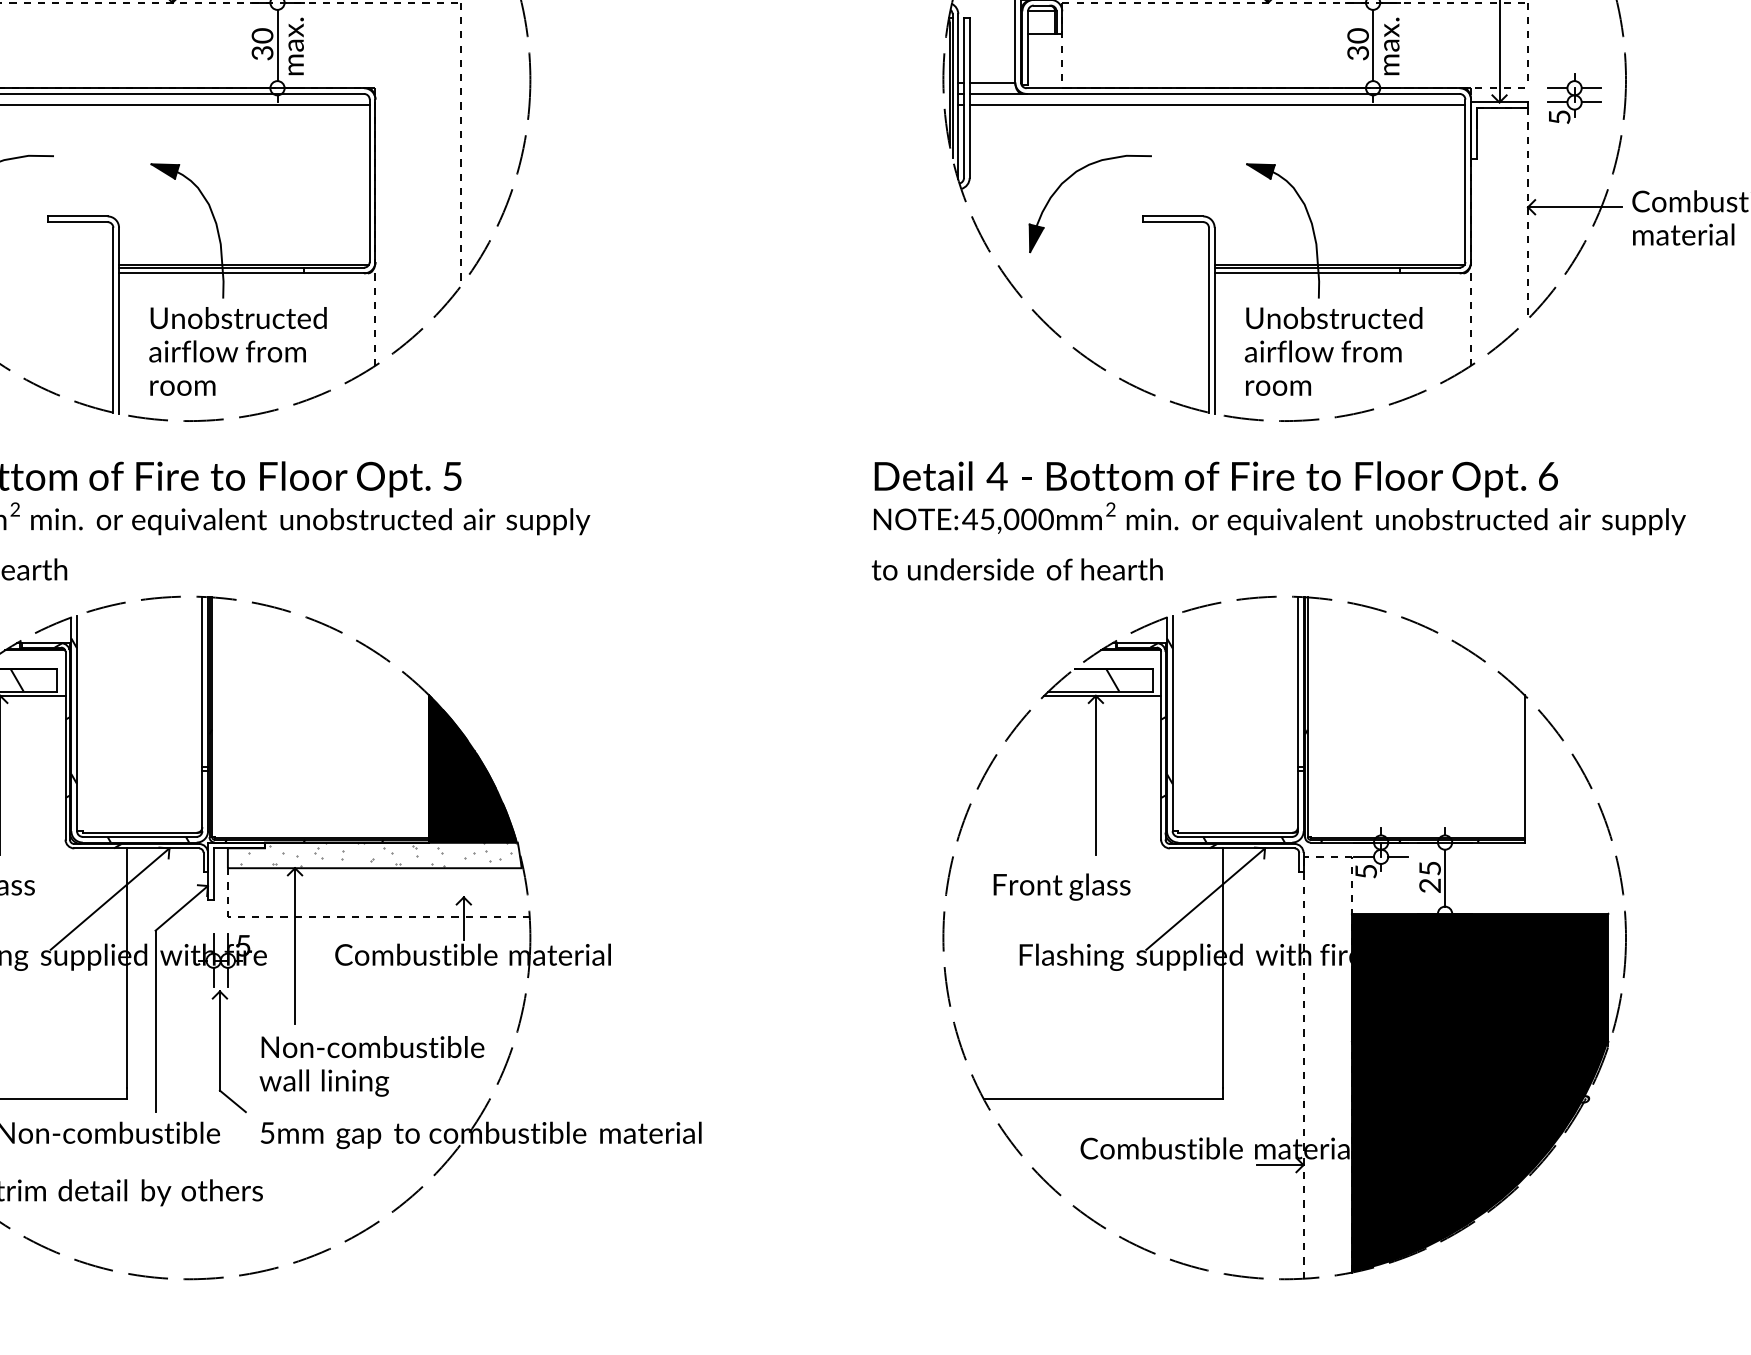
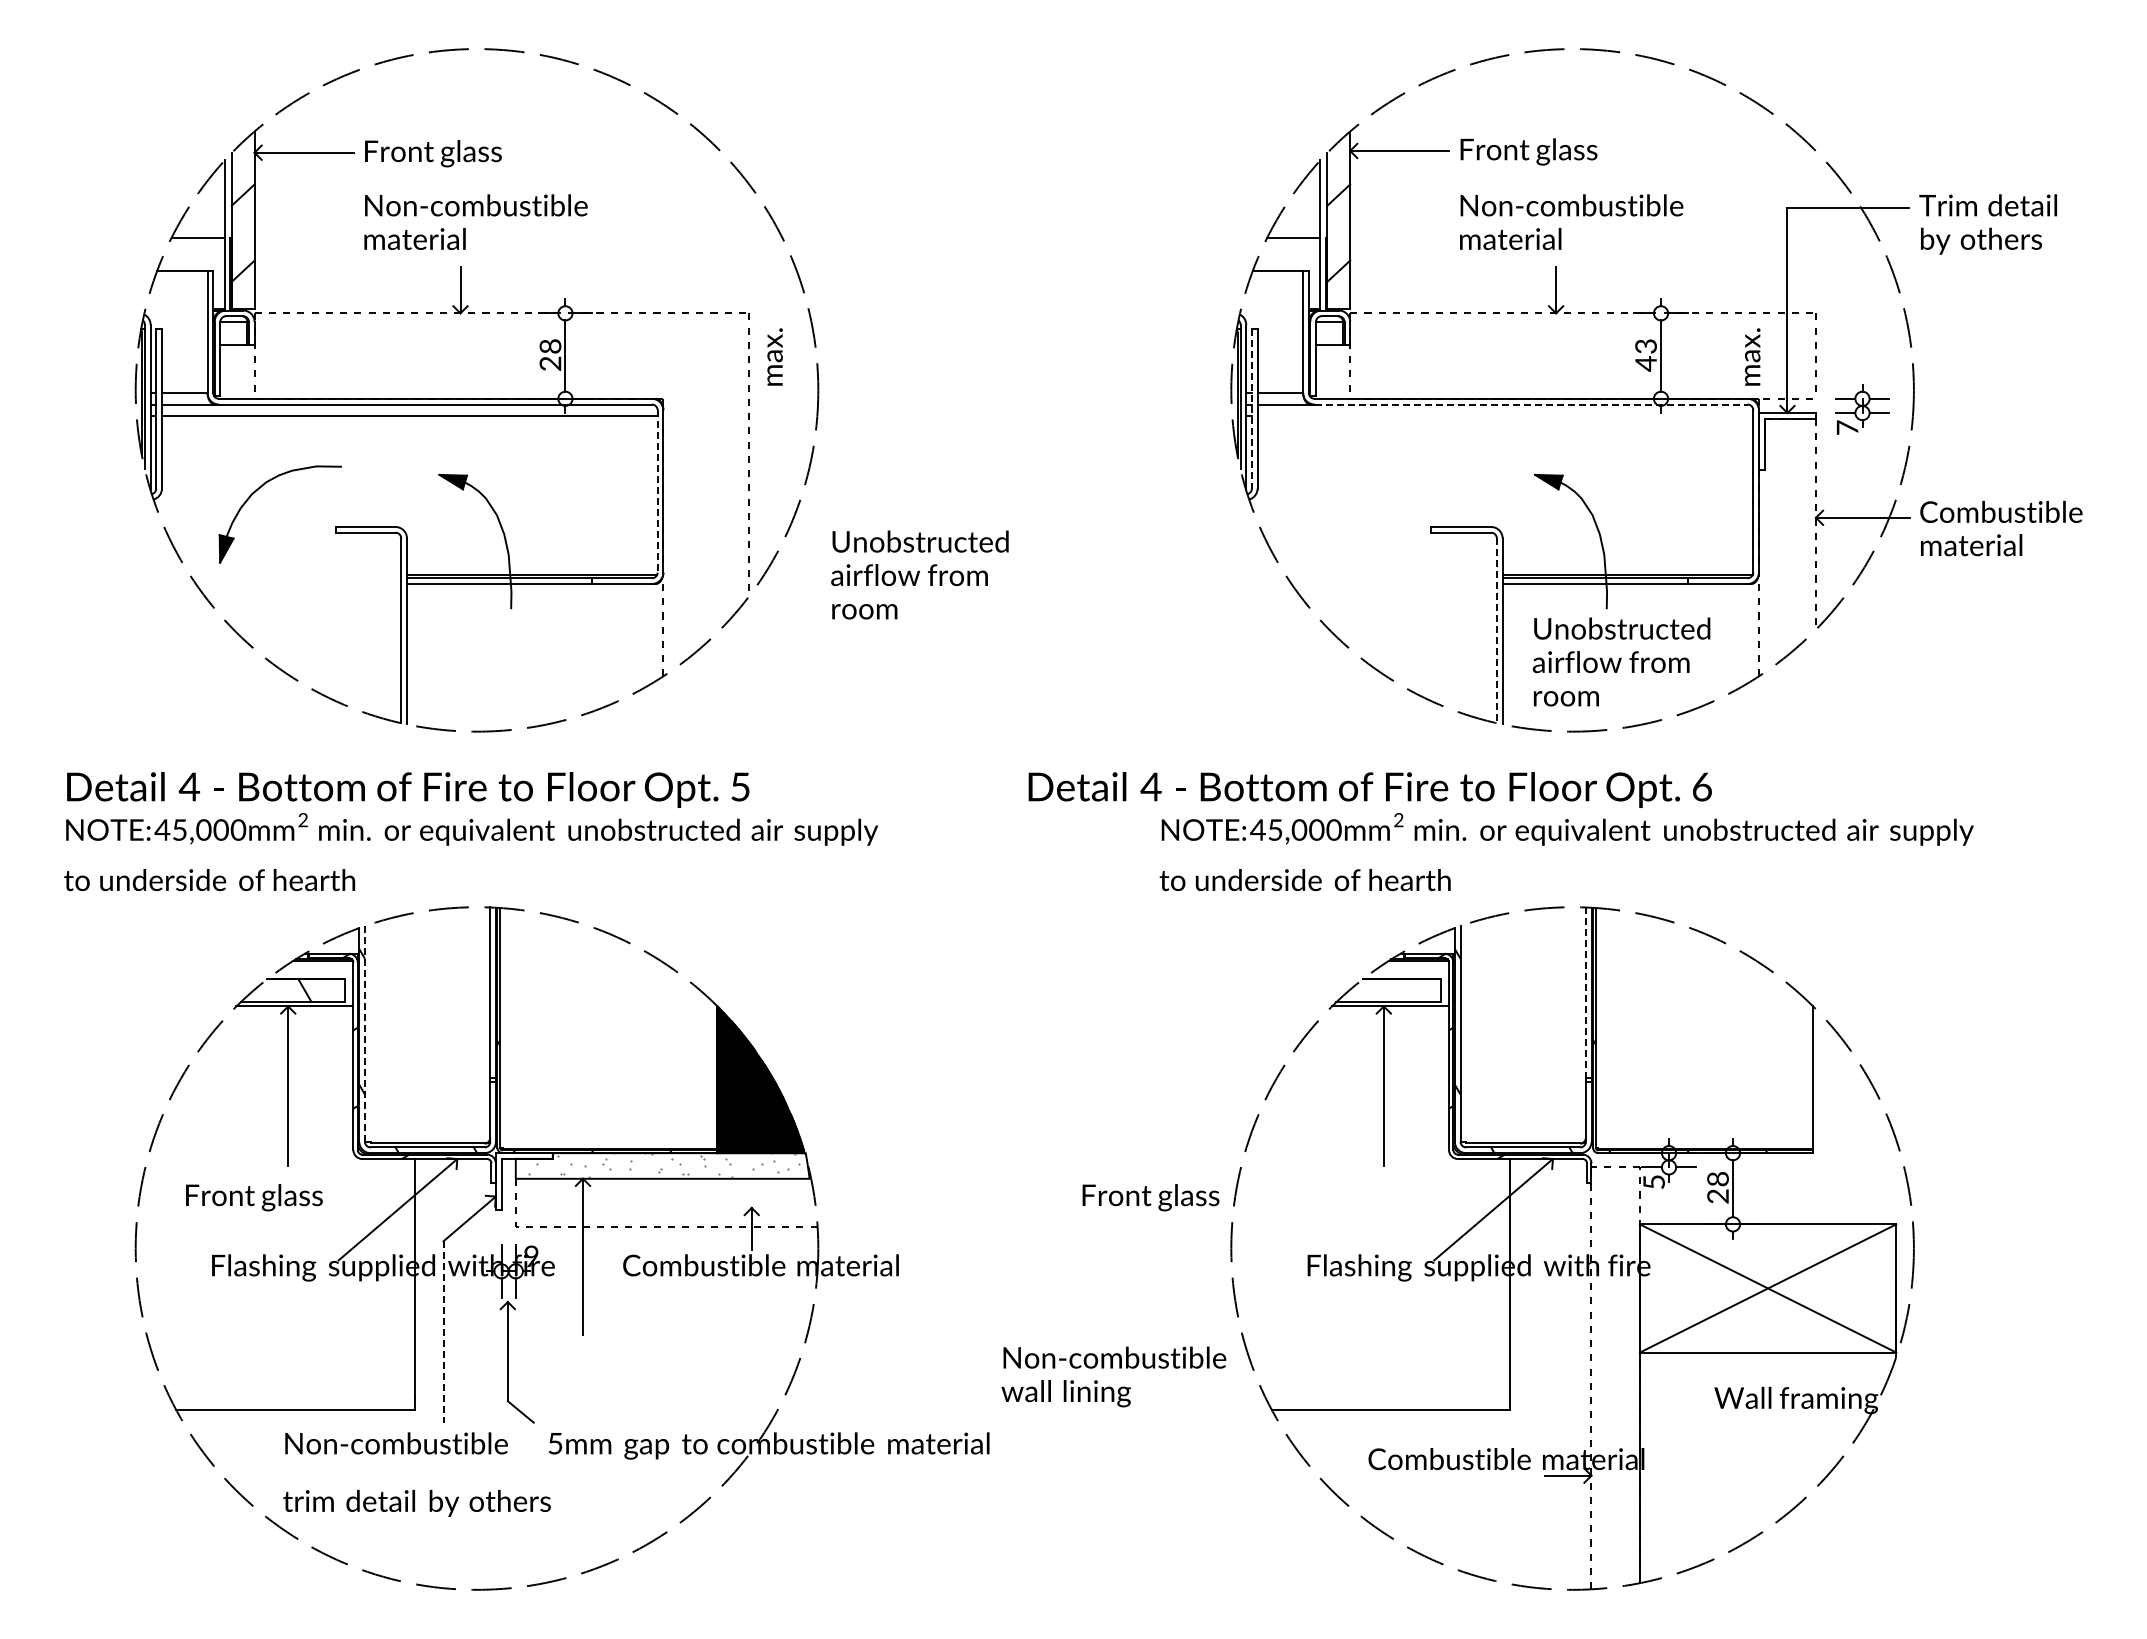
text: (262, 43) -> (550, 354), 30 -> 28
text: (1357, 43) -> (1645, 354), 30 -> 43
text: (295, 45) -> (774, 356), moved
text: (1391, 45) -> (1752, 356), moved
line: (1243, 93) -> (1531, 404), solid -> dashed
line: (963, 97) -> (1251, 408), solid -> dashed
line: (1217, 104) -> (1505, 415), removed
text: (1559, 116) -> (1847, 427), 5 -> 7
part: (1069, 178) -> (1357, 489), removed
line: (369, 180) -> (657, 491), solid -> dashed
line: (1208, 320) -> (1496, 631), solid -> dashed
text: (237, 350) -> (919, 574), moved
text: (1215, 478) -> (1369, 789), moved
hatch: (1112, 679) -> (1400, 990), removed
line: (1297, 682) -> (1585, 993), solid -> dashed
line: (76, 722) -> (364, 1033), solid -> dashed
text: (1429, 868) -> (1717, 1179), 25 -> 28
text: (1061, 886) -> (1150, 1197), moved
text: (243, 945) -> (531, 1256), 5 -> 9
line: (155, 1020) -> (443, 1331), solid -> dashed
text: (371, 1065) -> (1113, 1376), moved
fill: (1479, 1092) -> (1767, 1403), removed

